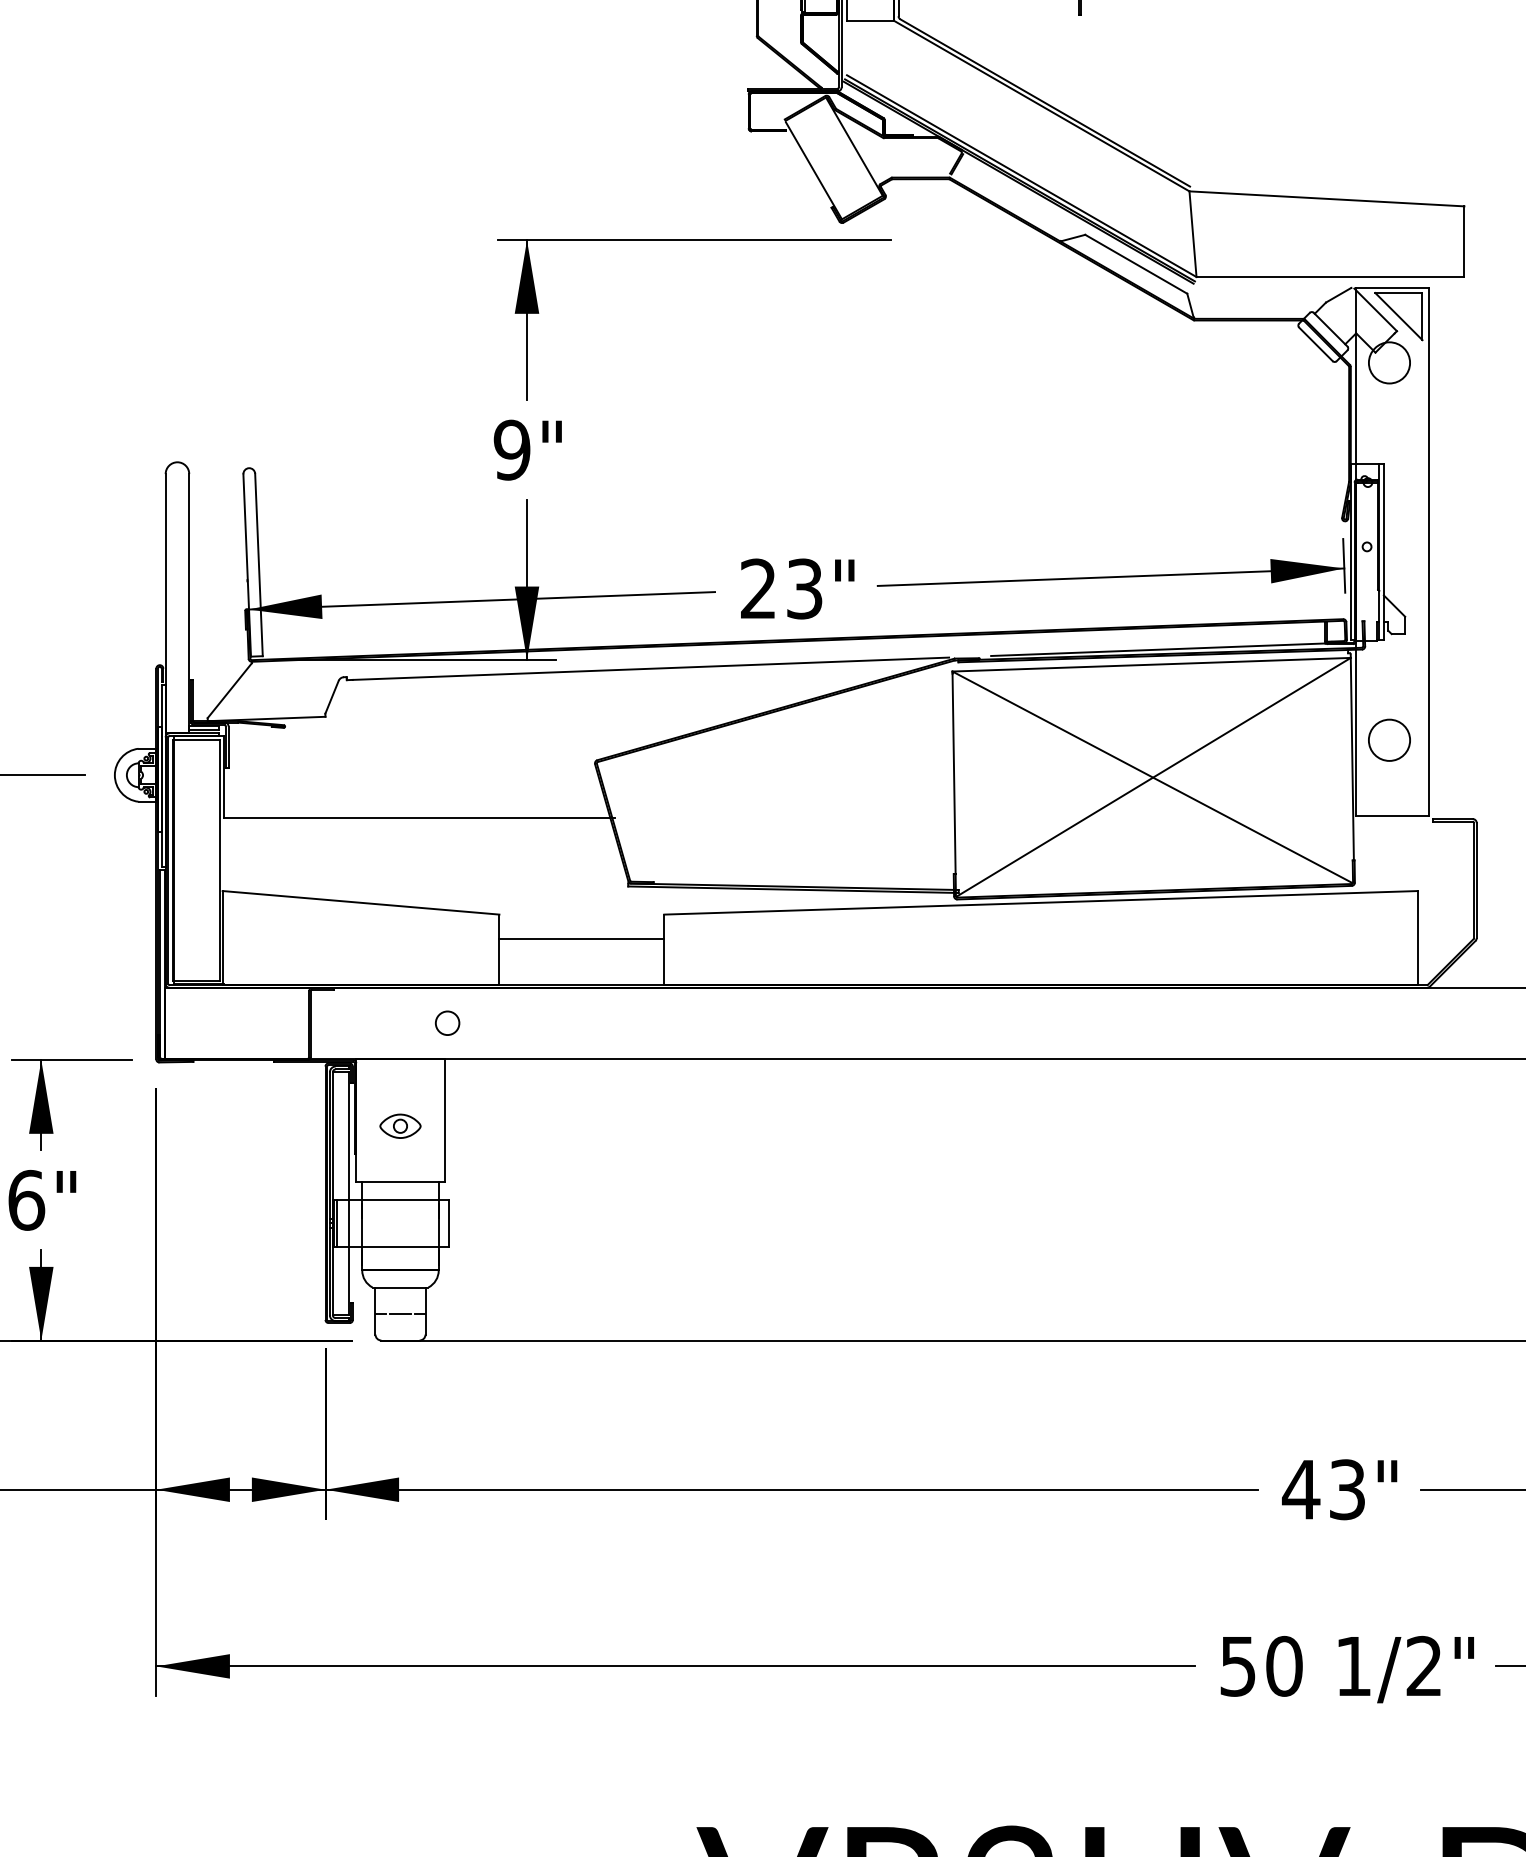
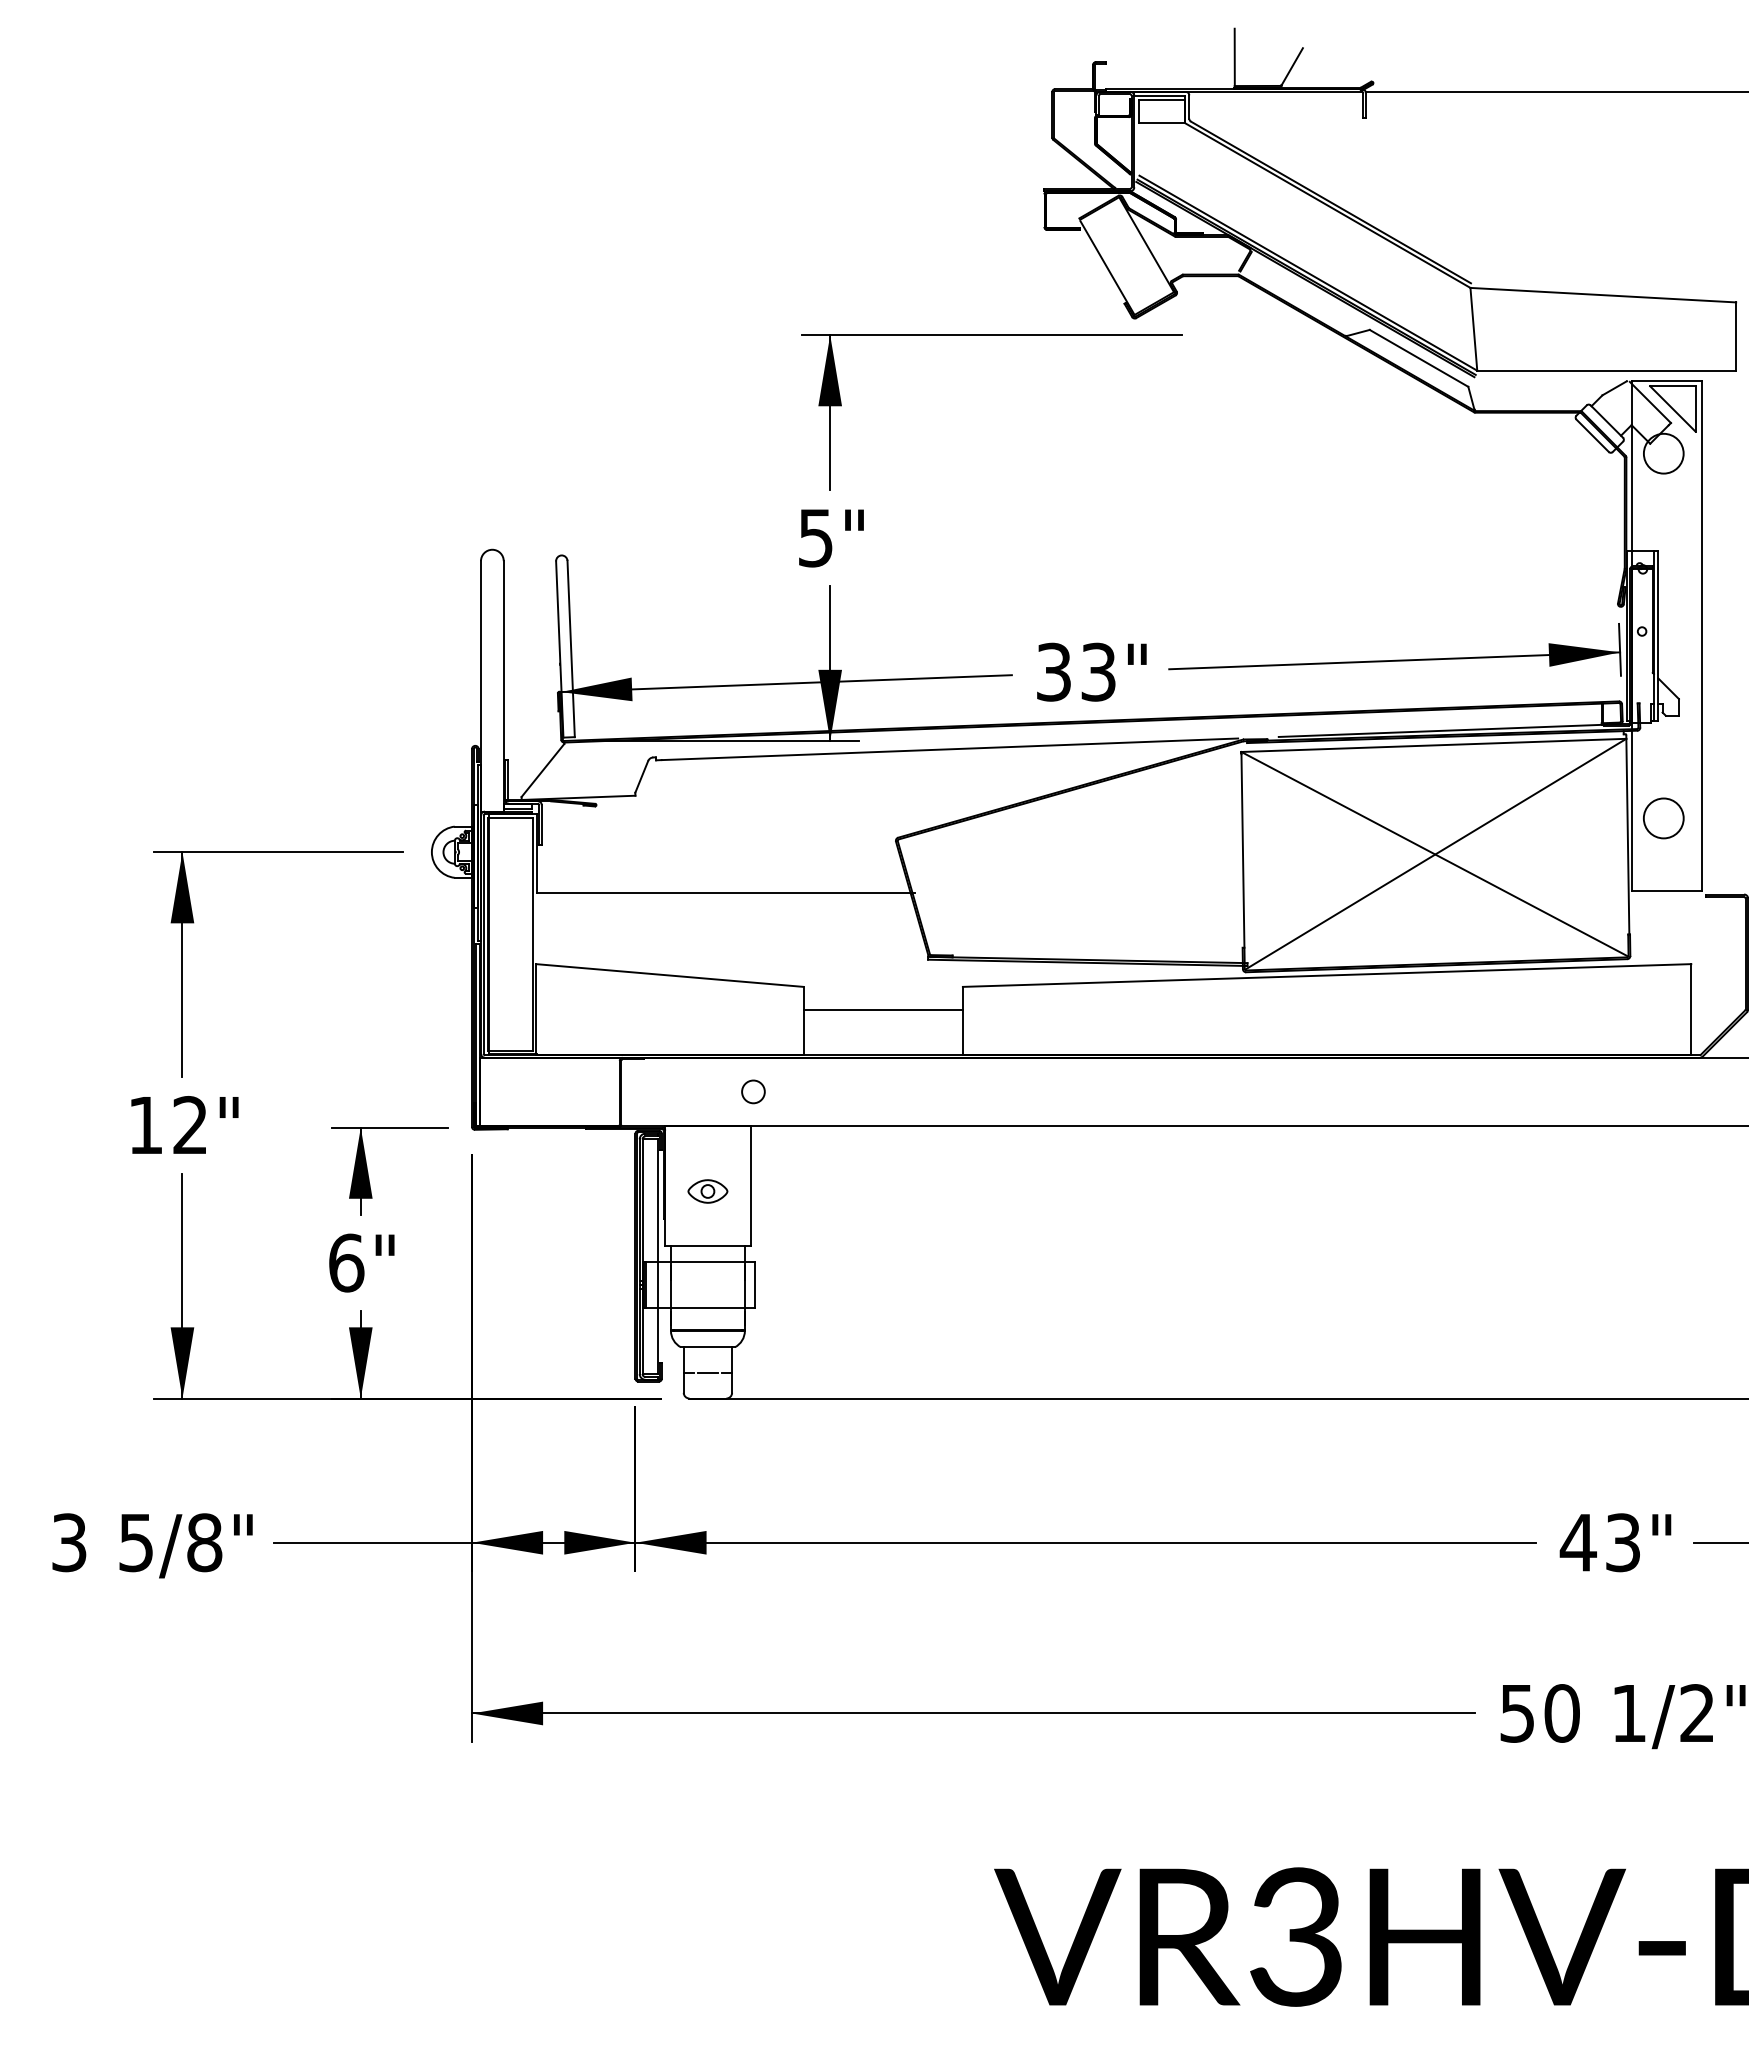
text: (511, 449) -> (815, 537), 9" -> 5"
text: (758, 588) -> (1053, 671), 23" -> 33"

